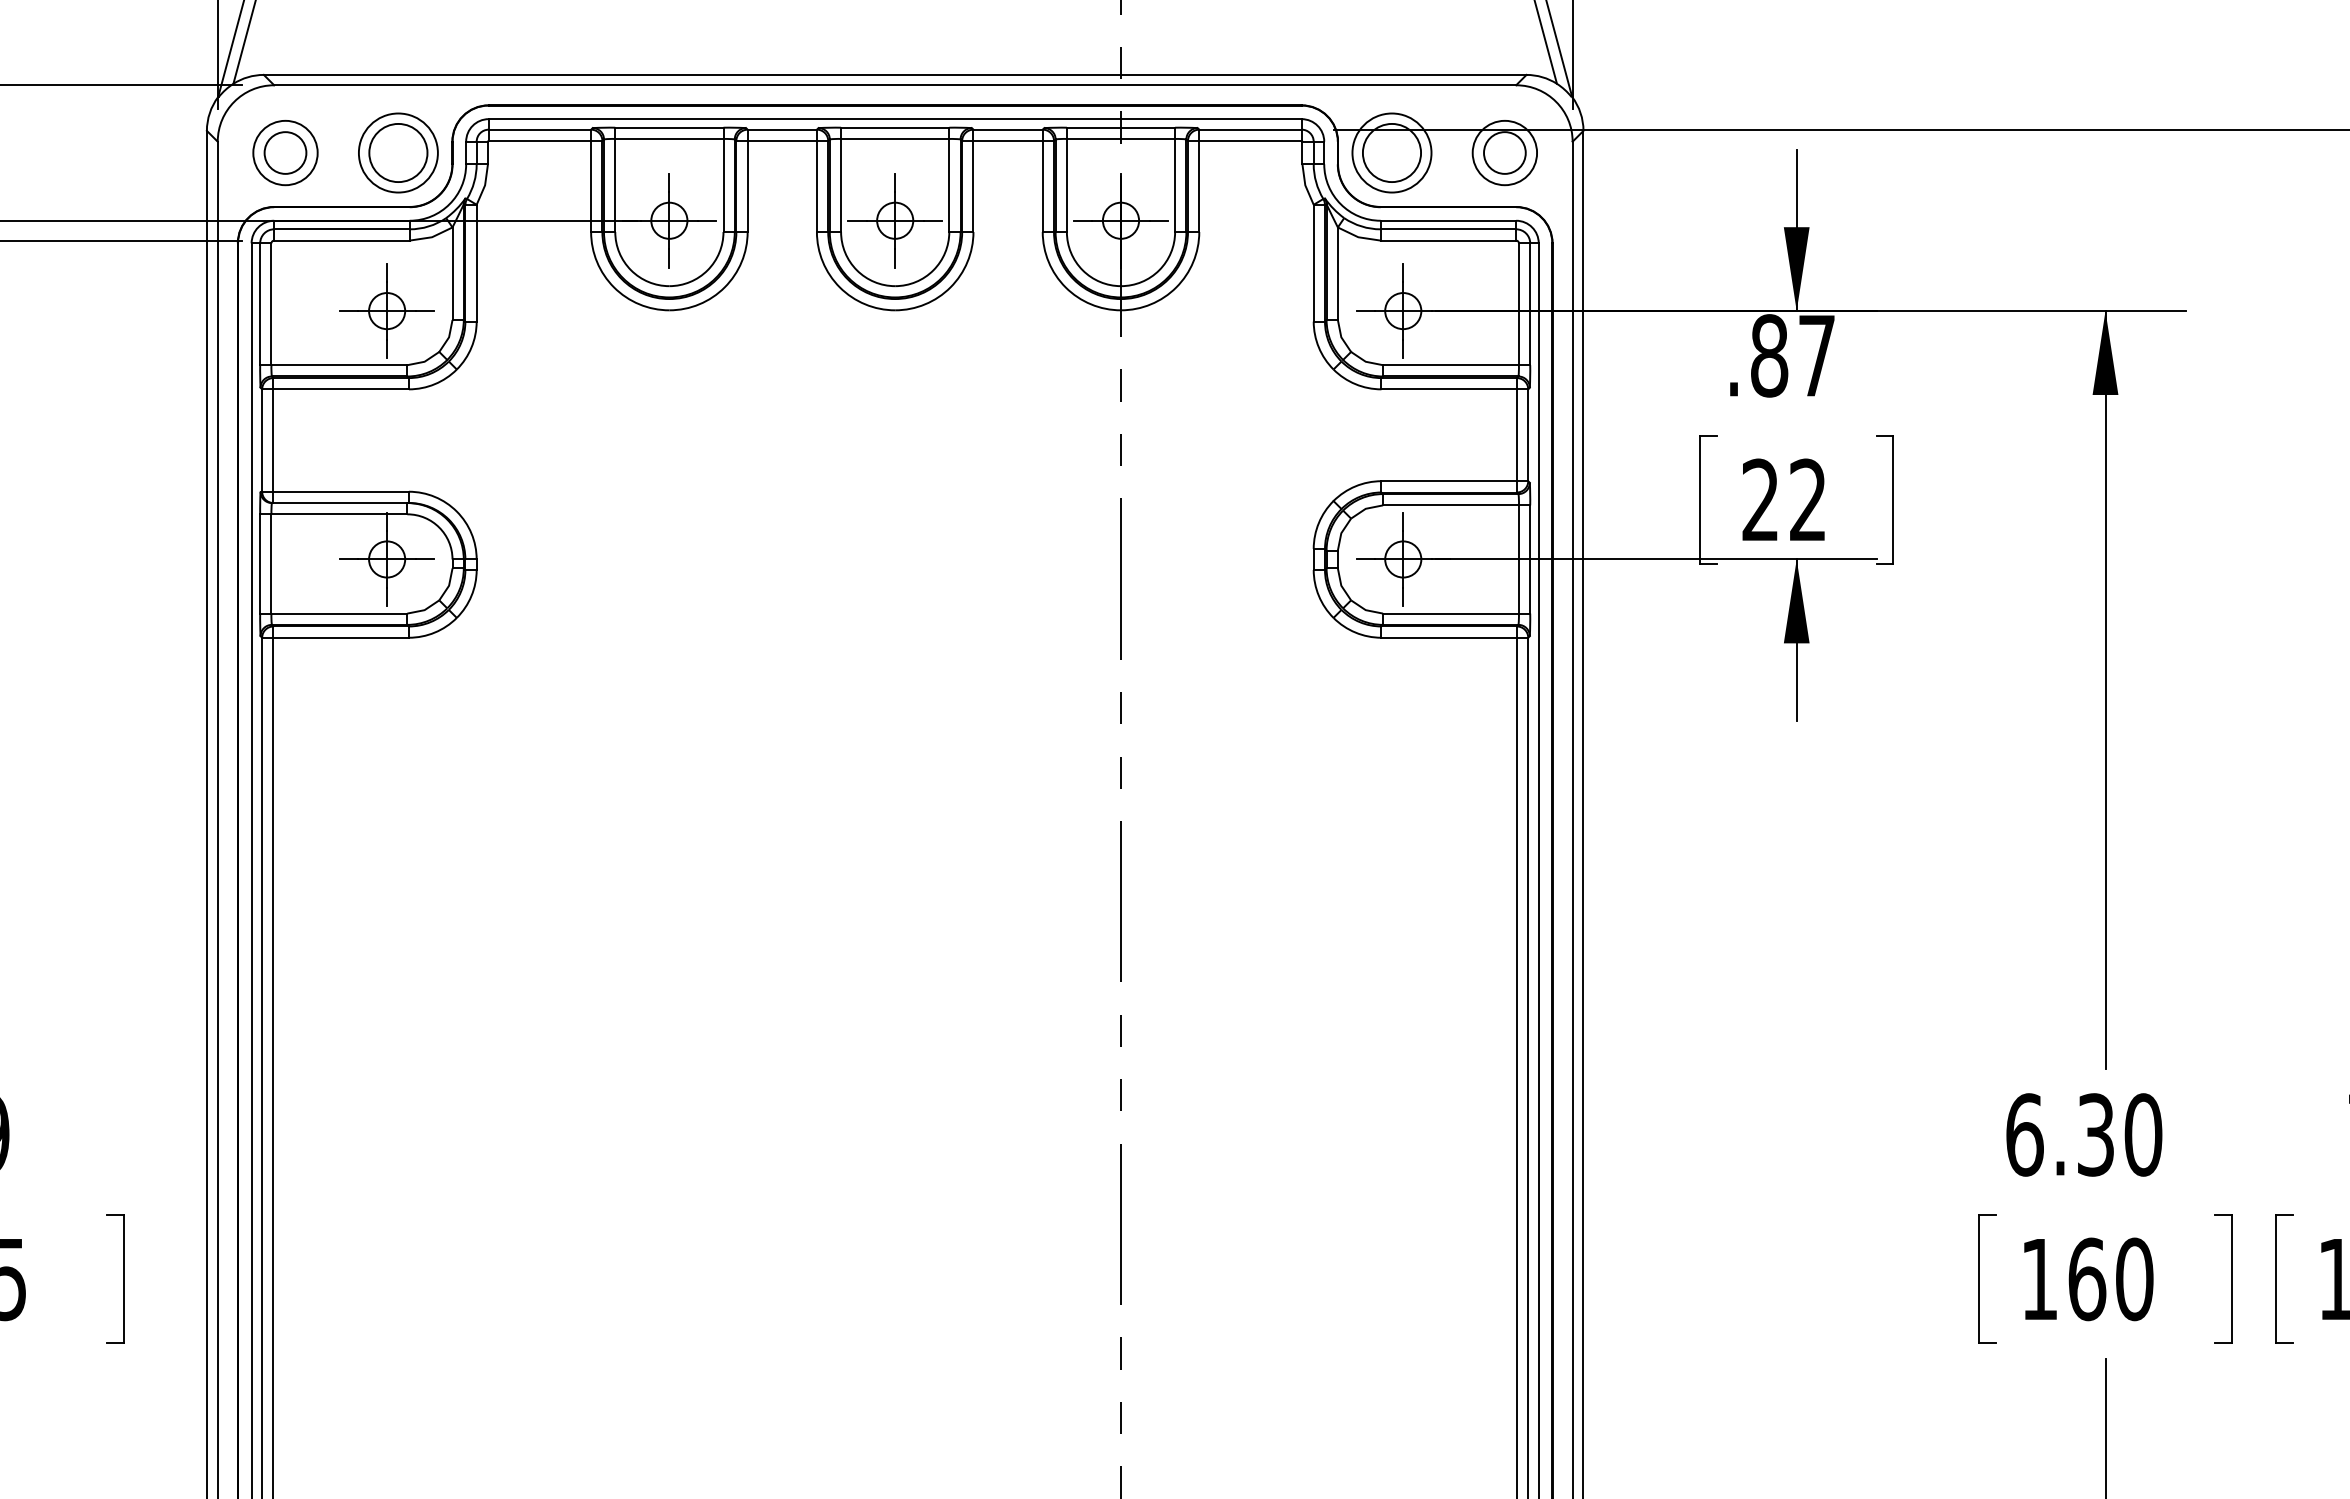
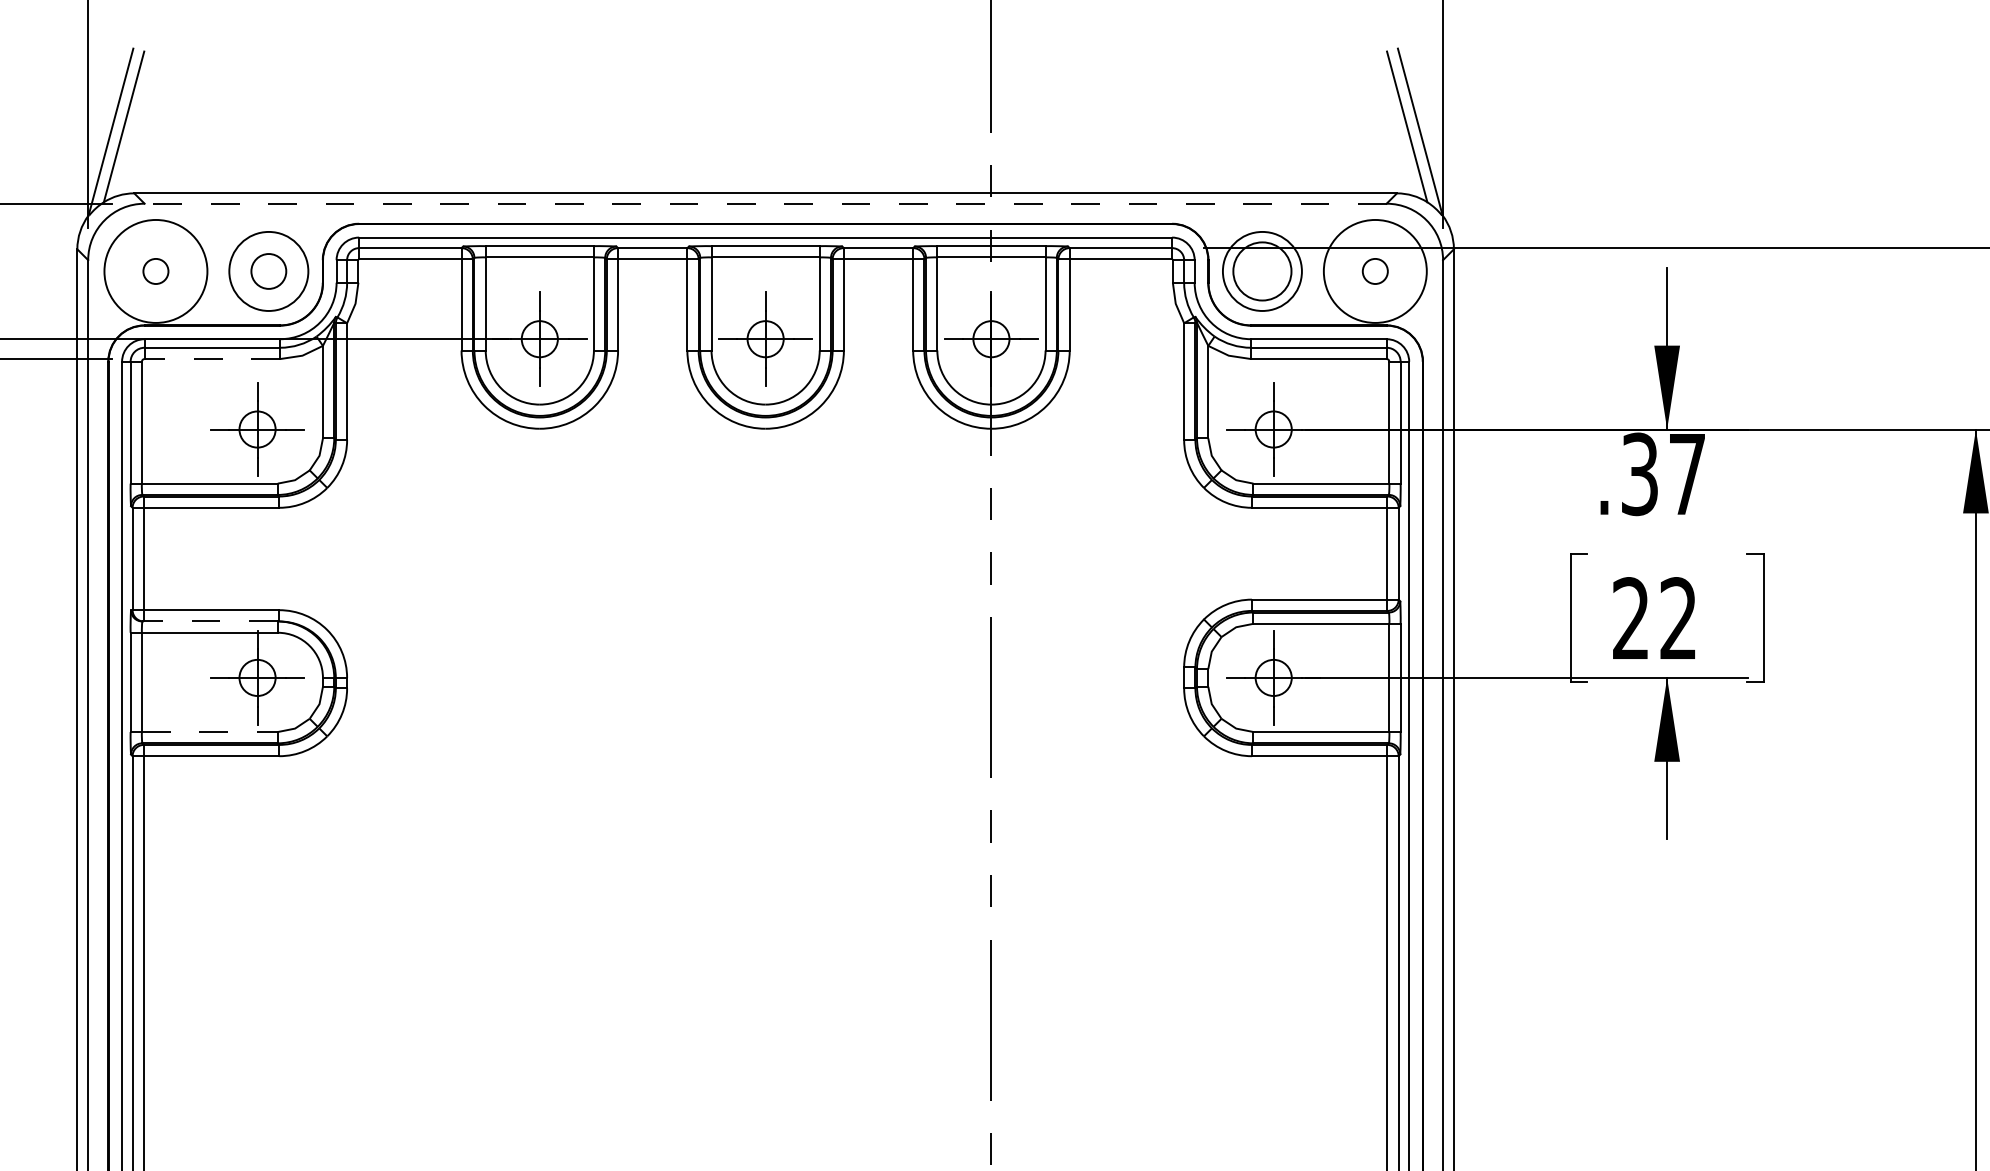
line: (895, 85) -> (765, 203), solid -> dashed
circle: (285, 152) -> (155, 270), size x0.6
circle: (285, 152) -> (155, 270), size x1.6
circle: (398, 152) -> (268, 270), size x0.6
circle: (1504, 152) -> (1374, 270), size x0.6
circle: (1504, 152) -> (1374, 270), size x1.6
line: (341, 240) -> (211, 358), solid -> dashed
text: (1769, 355) -> (1639, 473), .87 -> .37
line: (339, 503) -> (209, 621), solid -> dashed
line: (339, 613) -> (209, 731), solid -> dashed

